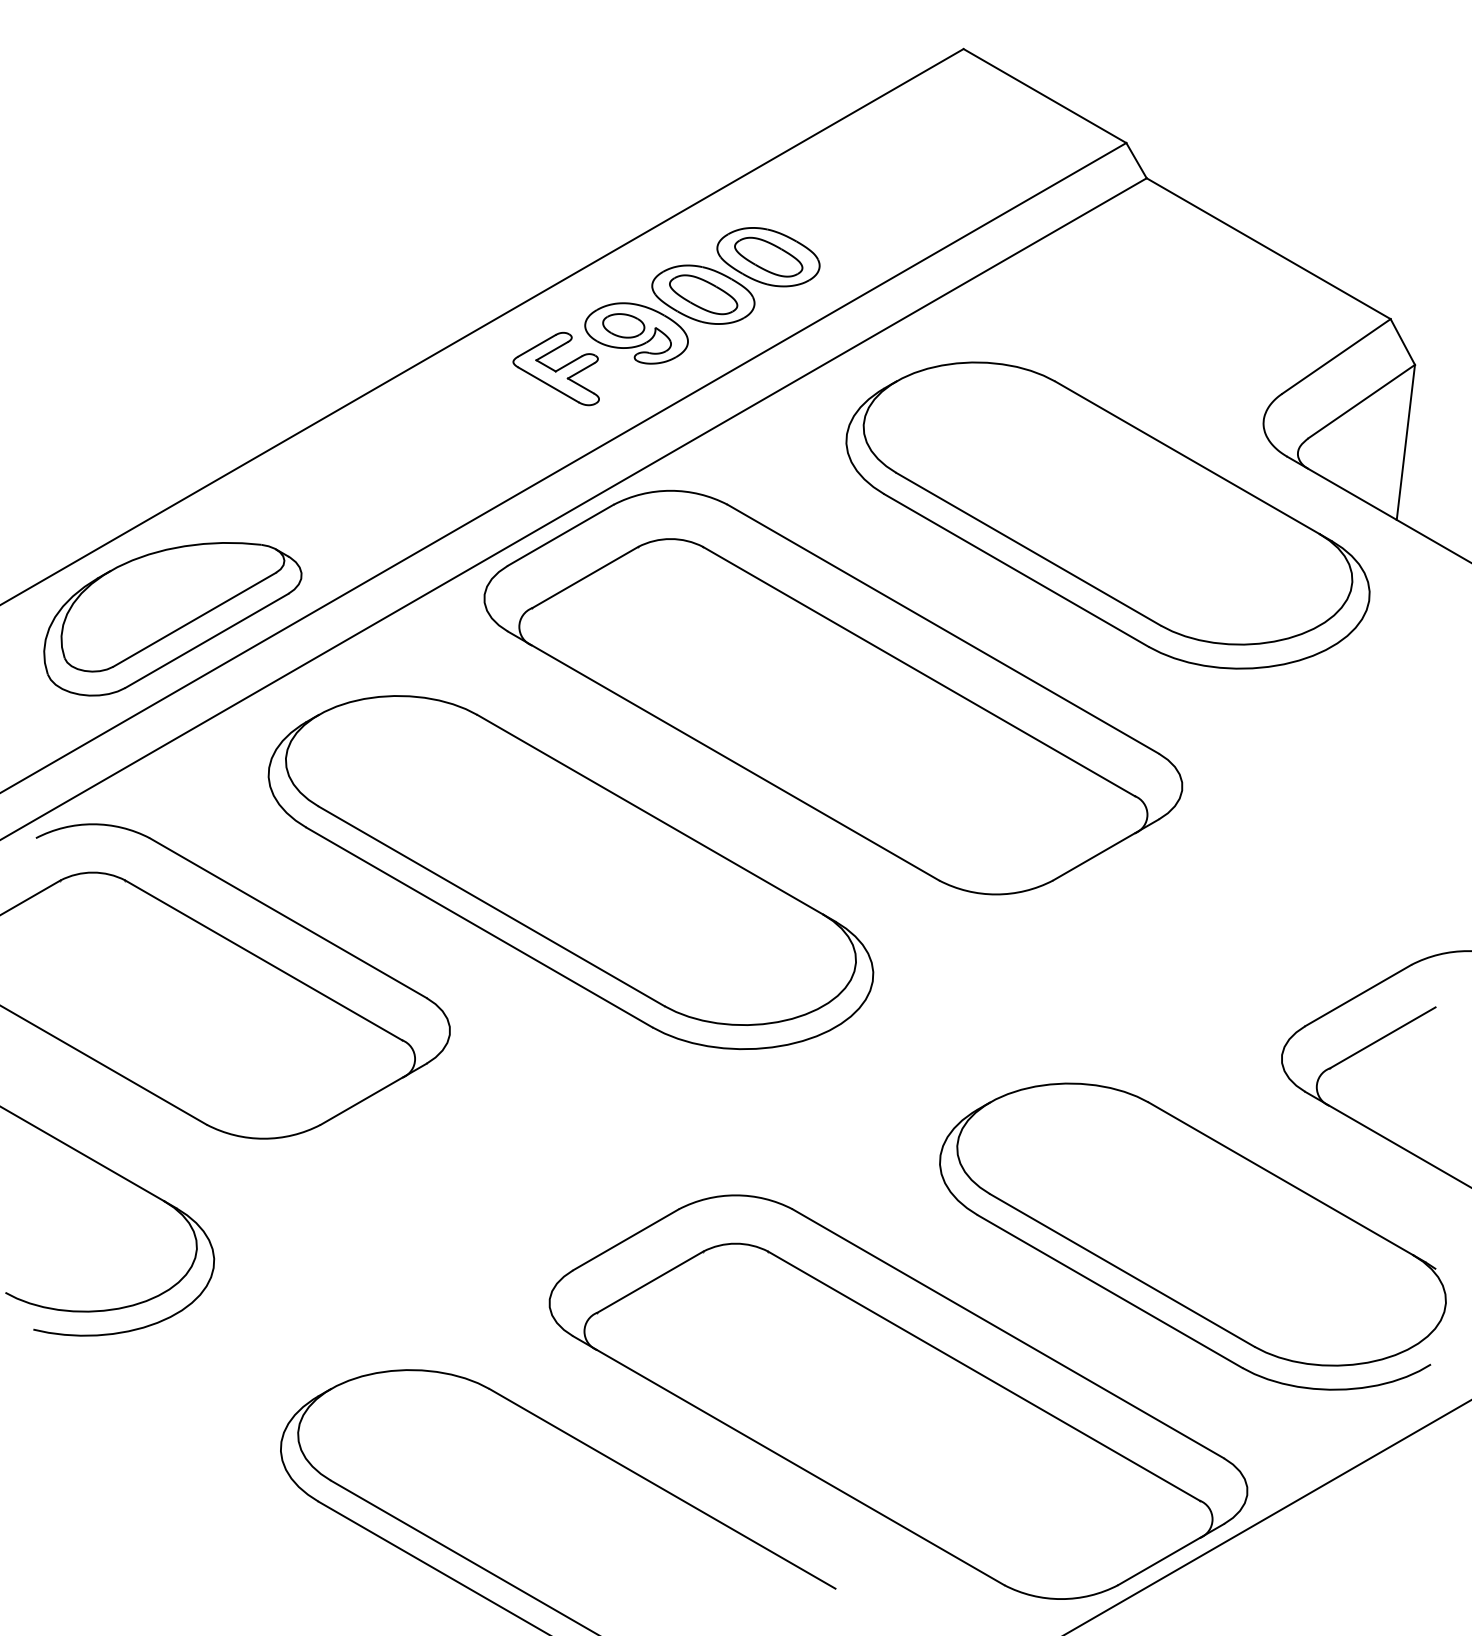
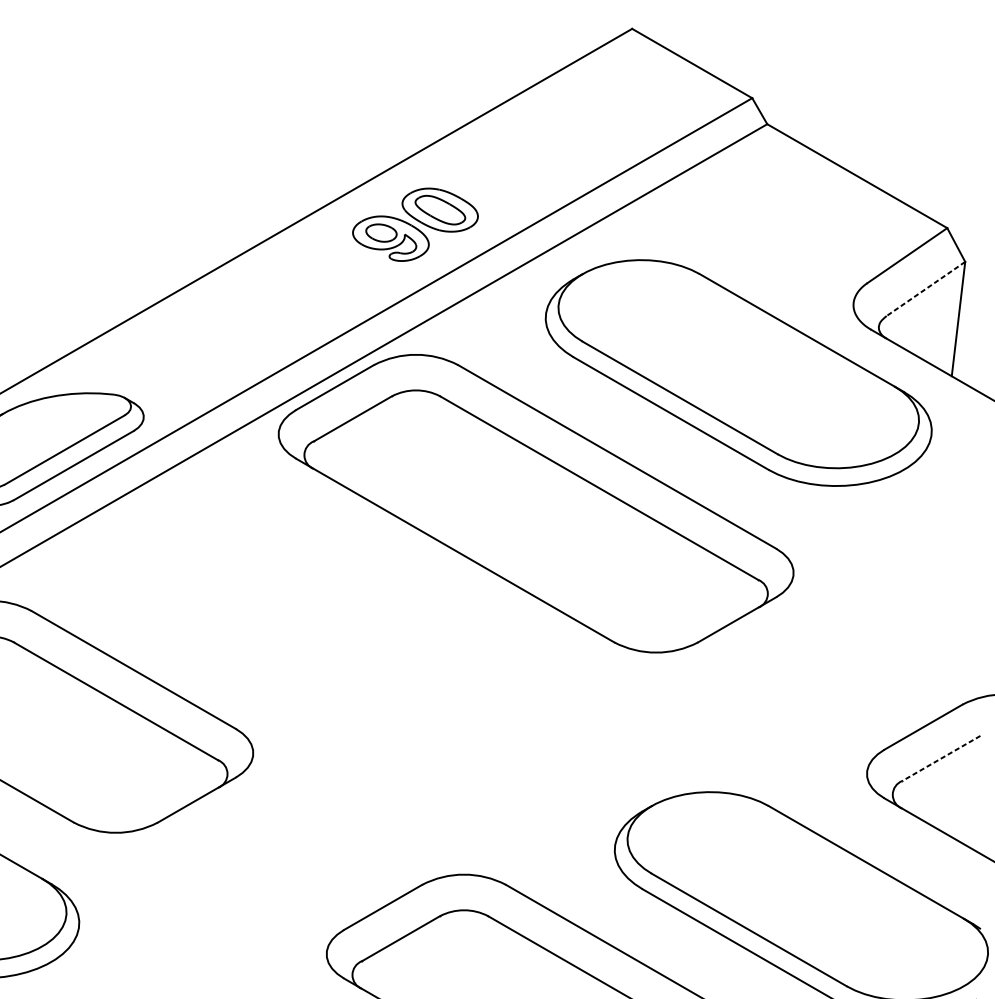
part: (768, 257) -> (488, 182), removed
part: (555, 368) -> (331, 264), removed
line: (1361, 401) -> (925, 288), solid -> dashed
part: (570, 872) -> (342, 636), removed
line: (1382, 1038) -> (941, 758), solid -> dashed

